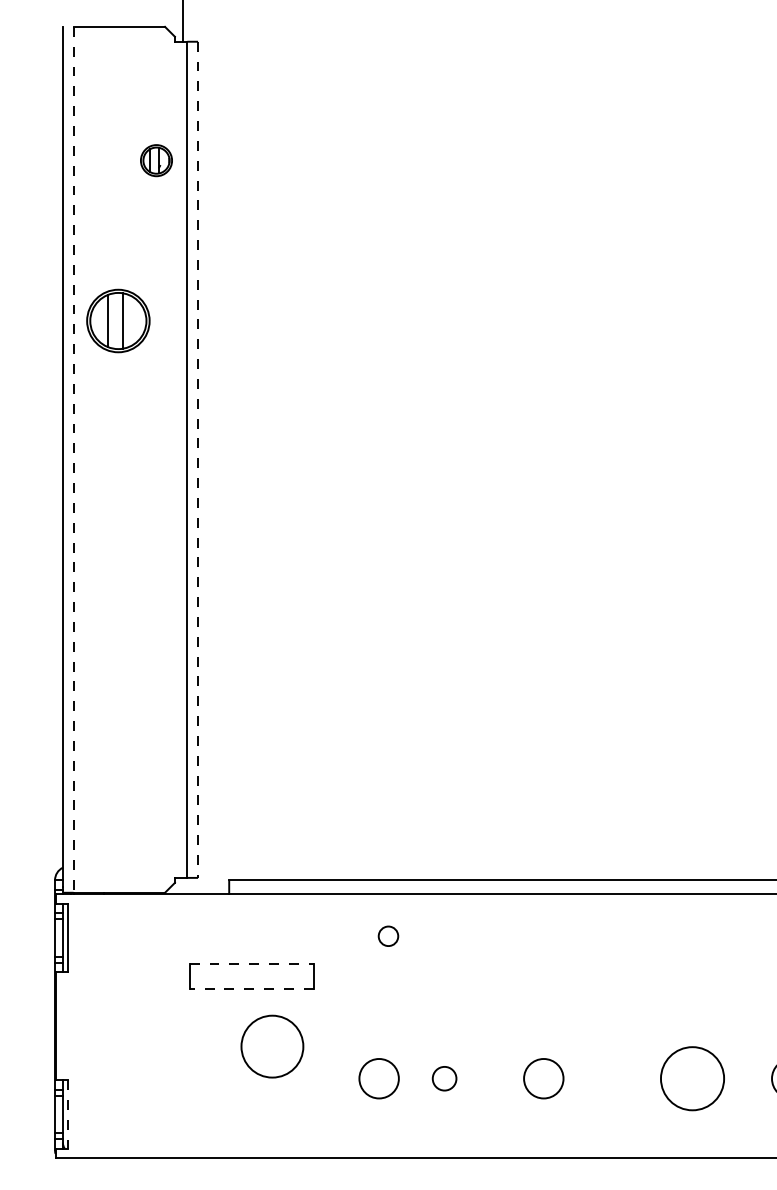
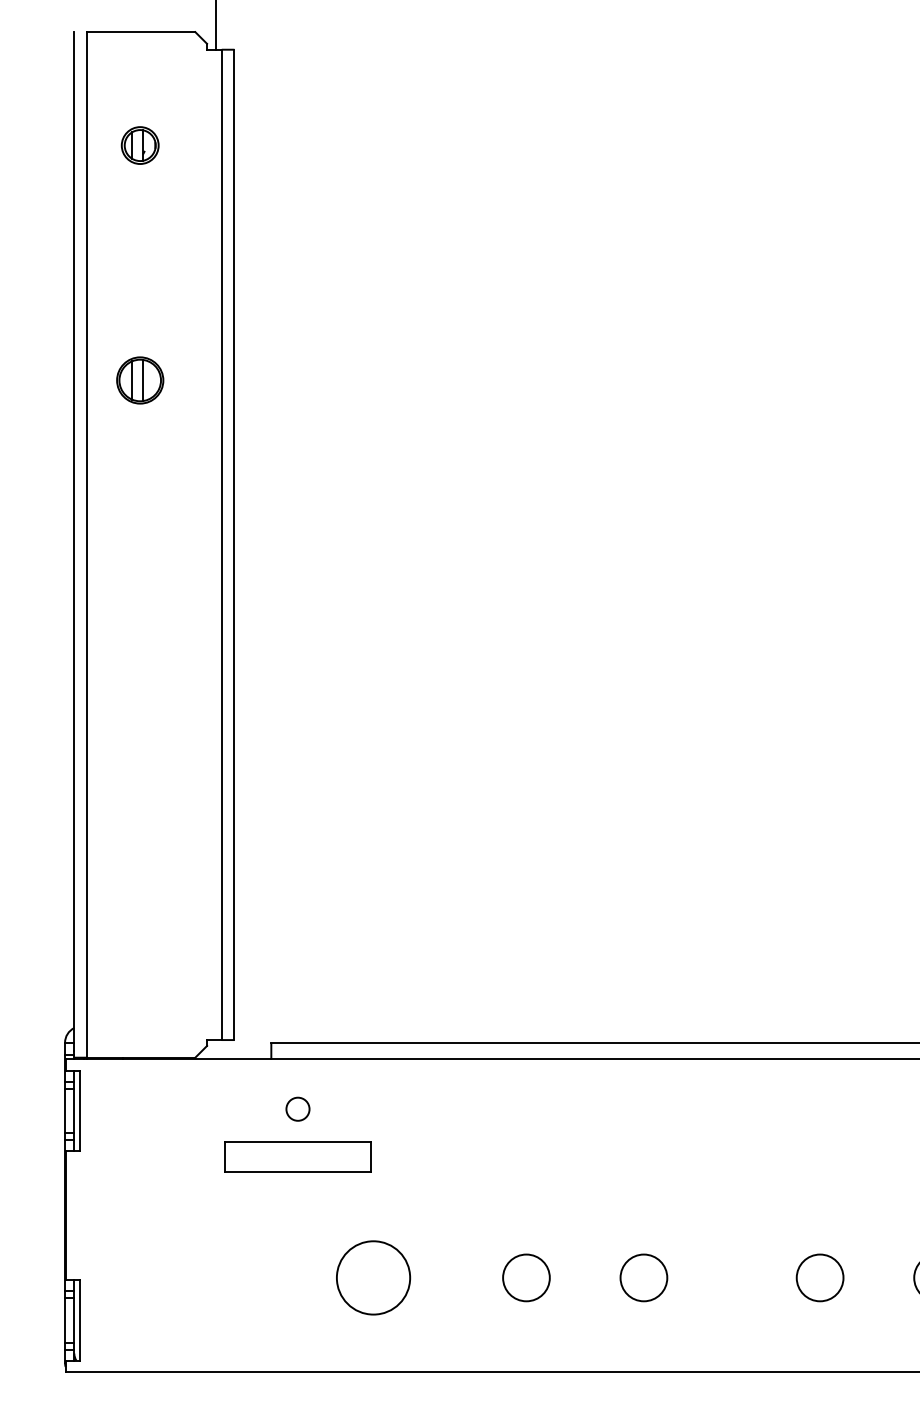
part: (155, 160) -> (139, 145), moved
part: (118, 321) -> (140, 380), size x0.62
line: (73, 459) -> (87, 544), dashed -> solid
line: (198, 460) -> (234, 545), dashed -> solid
circle: (388, 935) -> (297, 1108), moved
line: (252, 964) -> (298, 1142), dashed -> solid
line: (251, 988) -> (297, 1171), dashed -> solid
circle: (272, 1046) -> (373, 1277), moved
circle: (378, 1078) -> (448, 1277), removed
circle: (444, 1078) -> (526, 1277), size x1.67
circle: (692, 1078) -> (819, 1277), size x0.62
line: (68, 1114) -> (80, 1320), dashed -> solid

